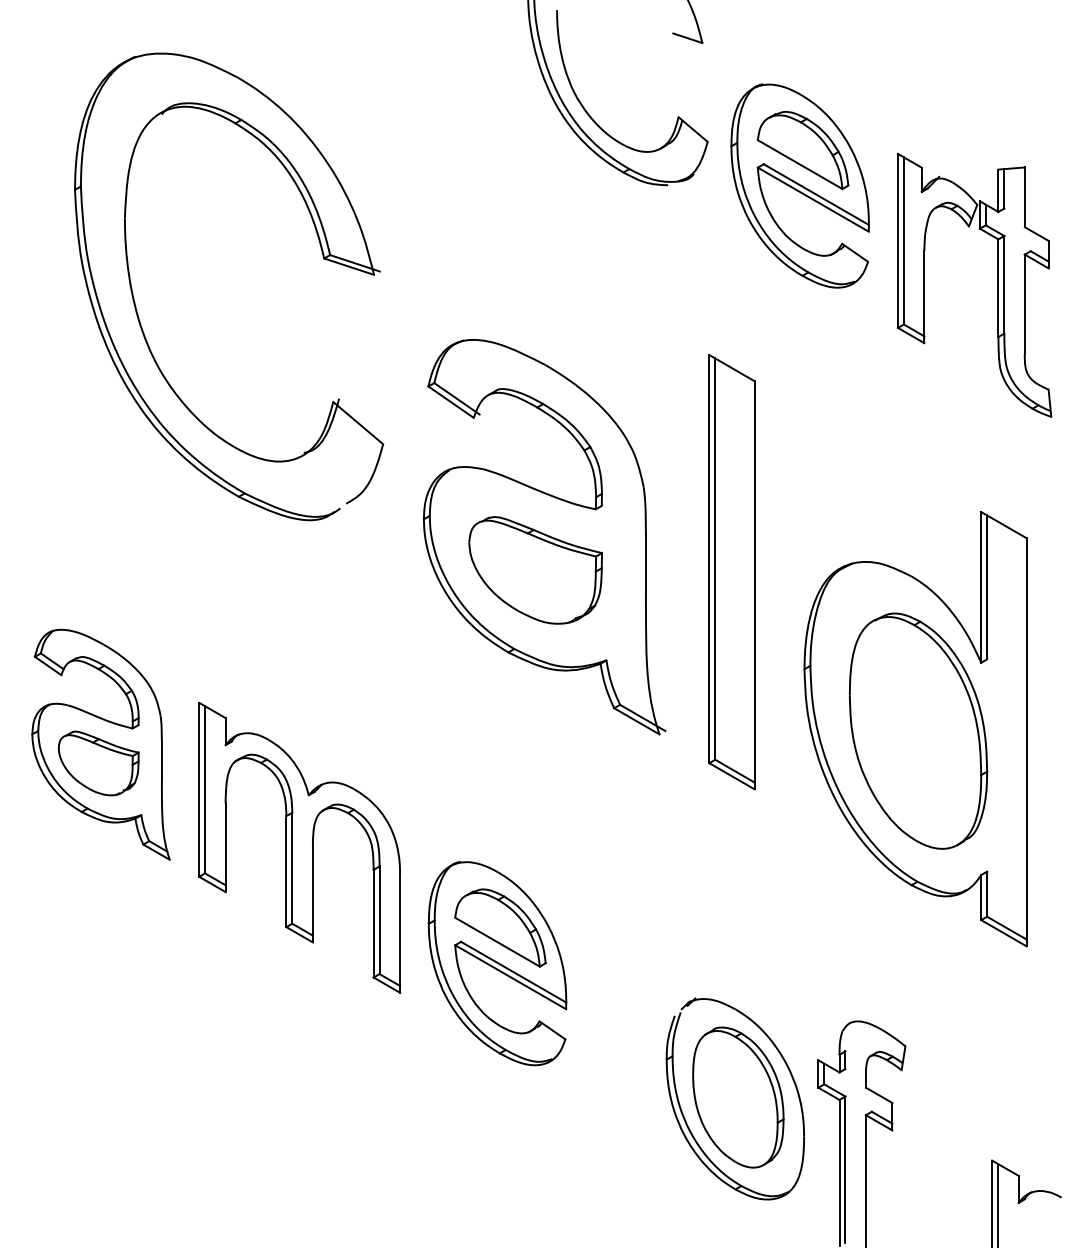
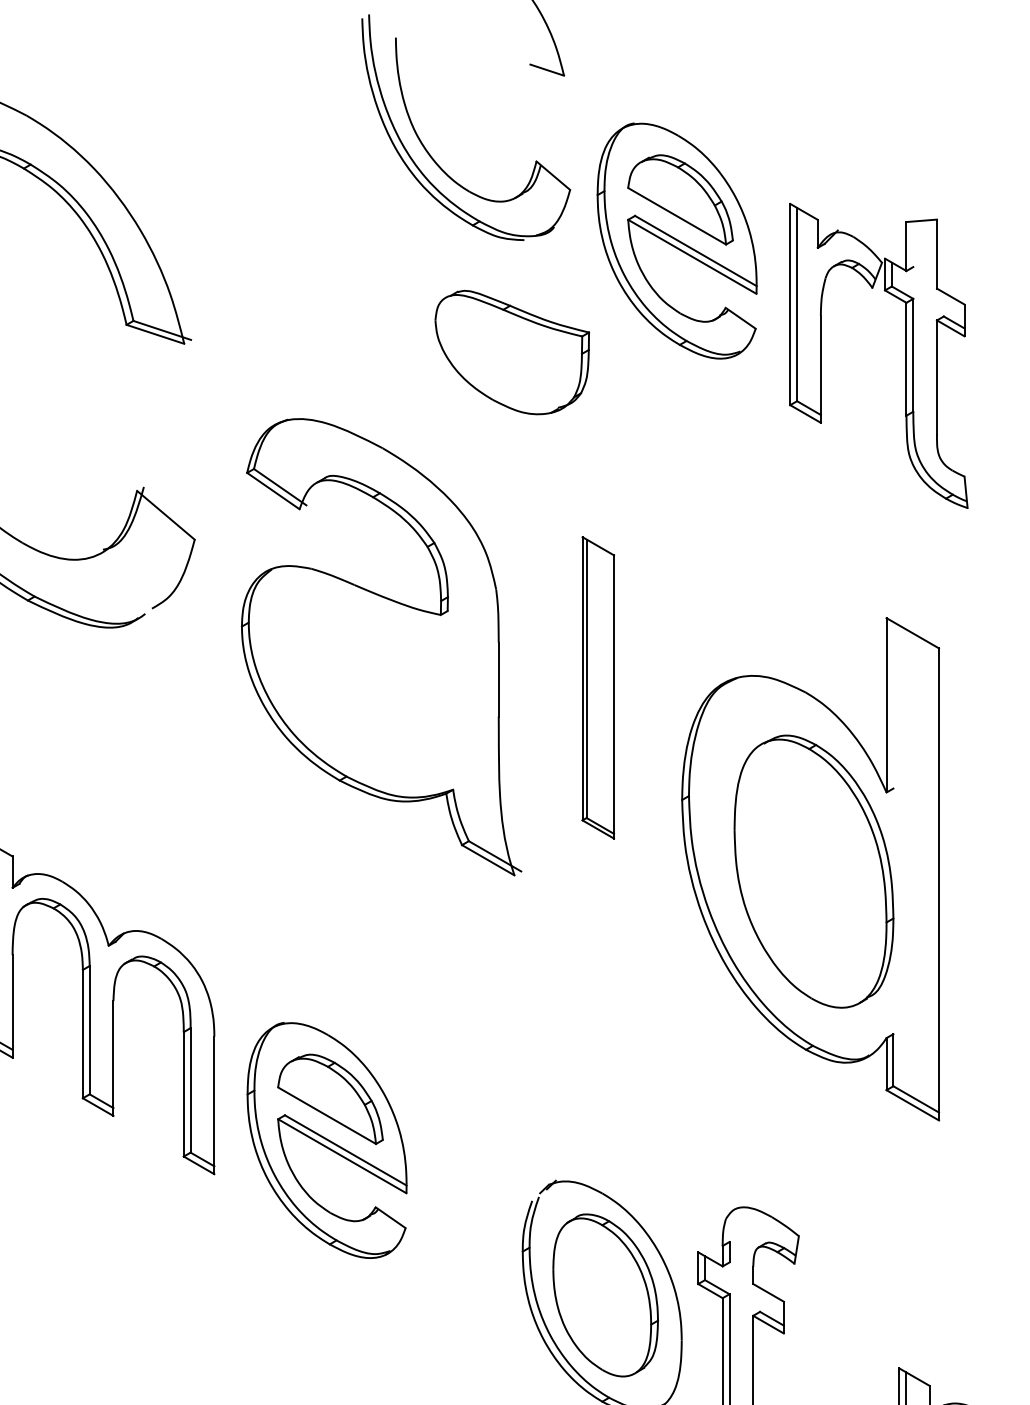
line: (1004, 188) -> (913, 243), removed
part: (535, 570) -> (512, 352), moved
part: (731, 572) -> (597, 688), size x0.6
line: (987, 587) -> (893, 705), removed

